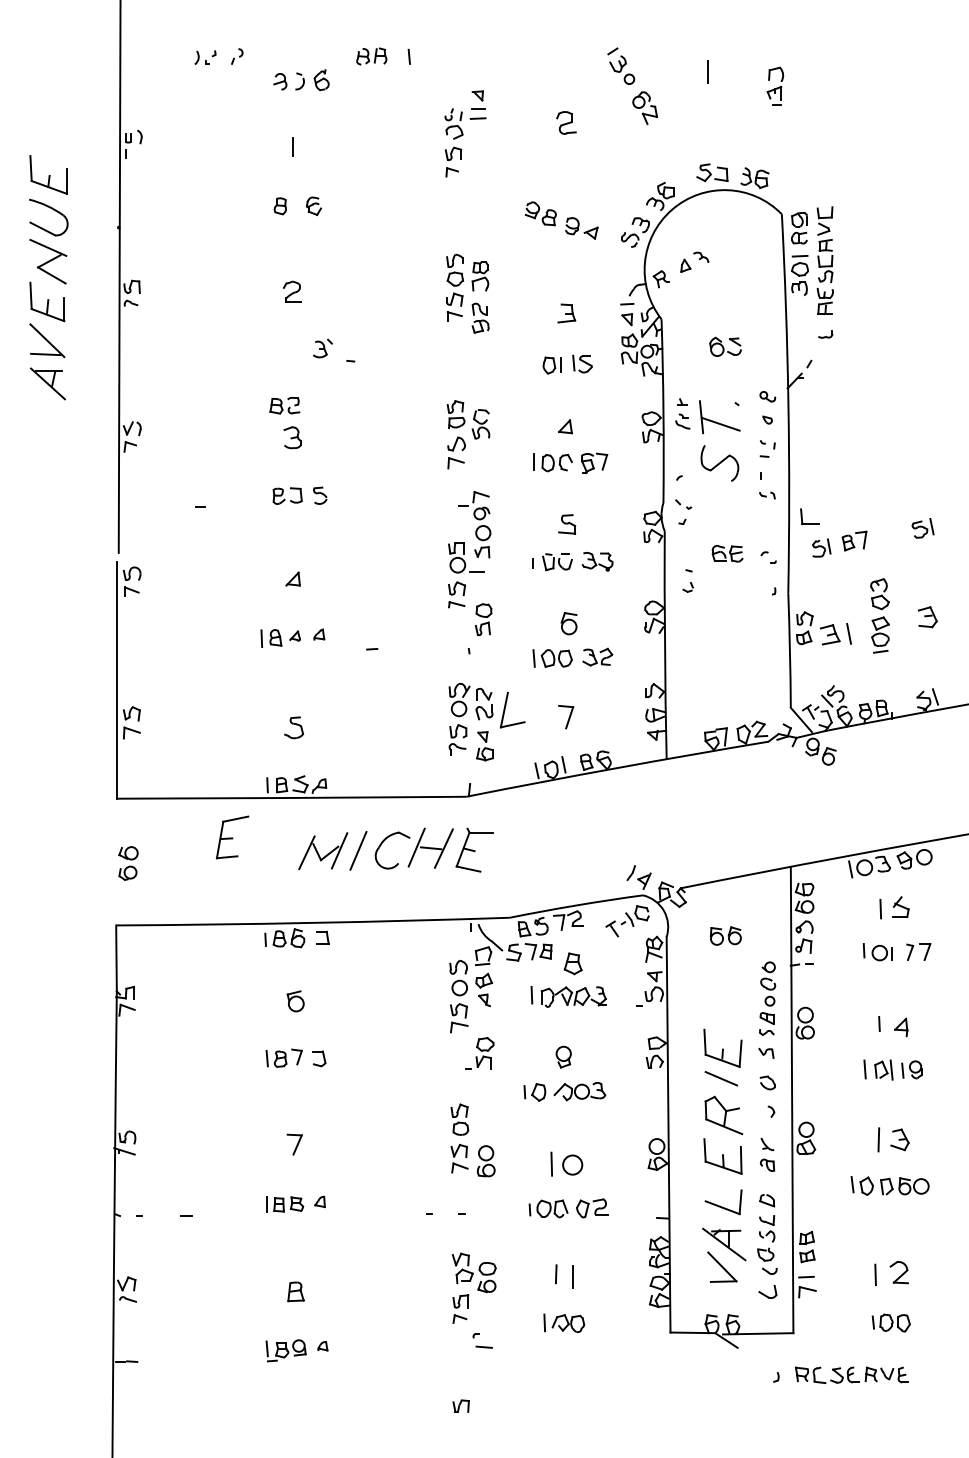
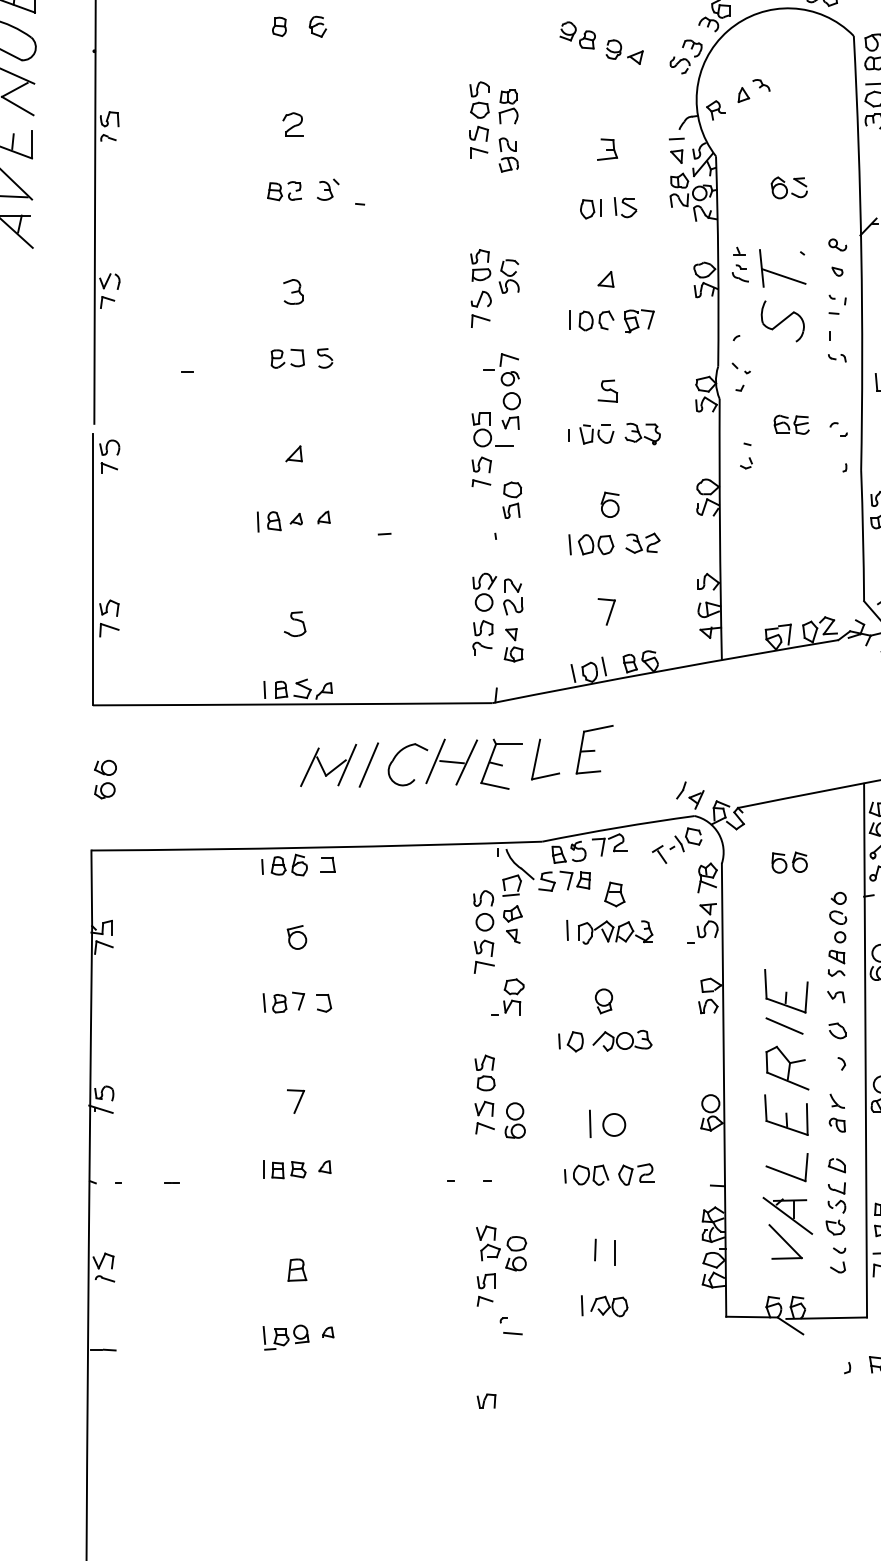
part: (284, 405) -> (284, 190), moved
part: (505, 709) -> (537, 758), moved
part: (232, 837) -> (594, 749), moved
part: (768, 1283) -> (838, 1260), size x0.71

